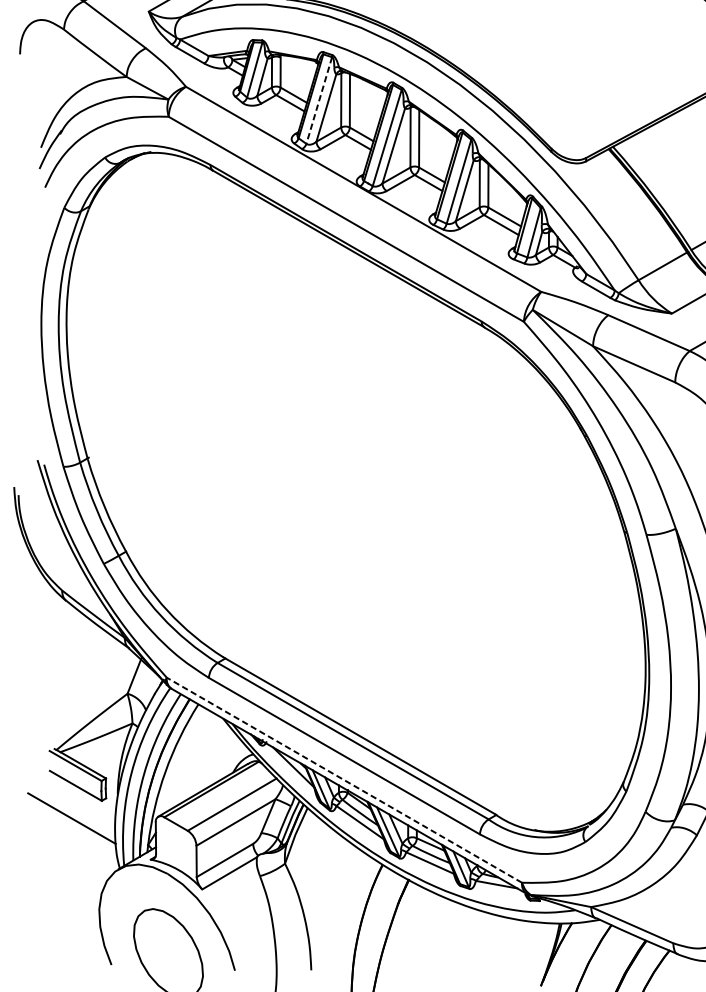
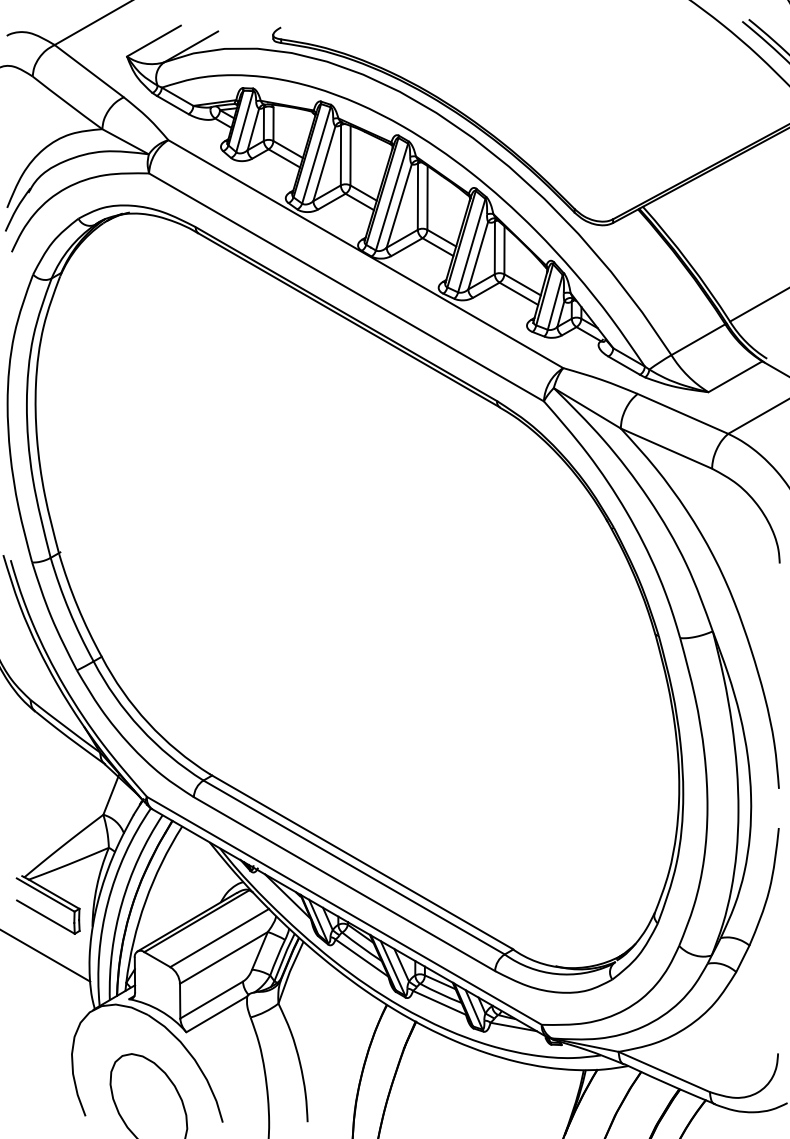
line: (319, 100) -> (316, 155), dashed -> solid
line: (344, 779) -> (344, 910), dashed -> solid

